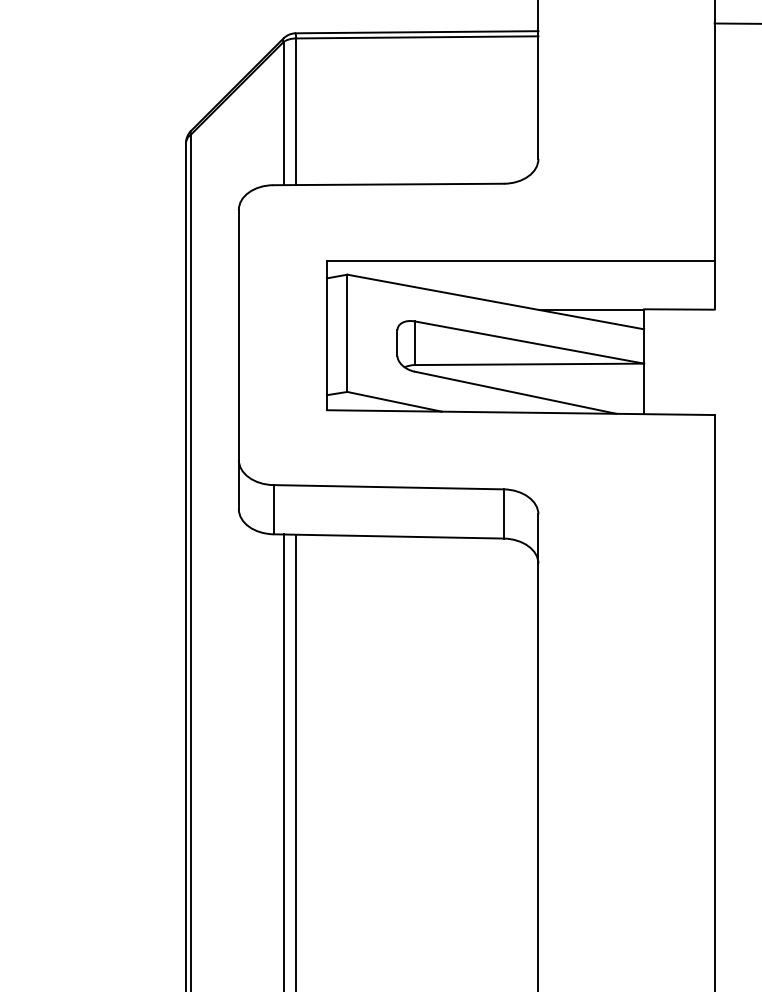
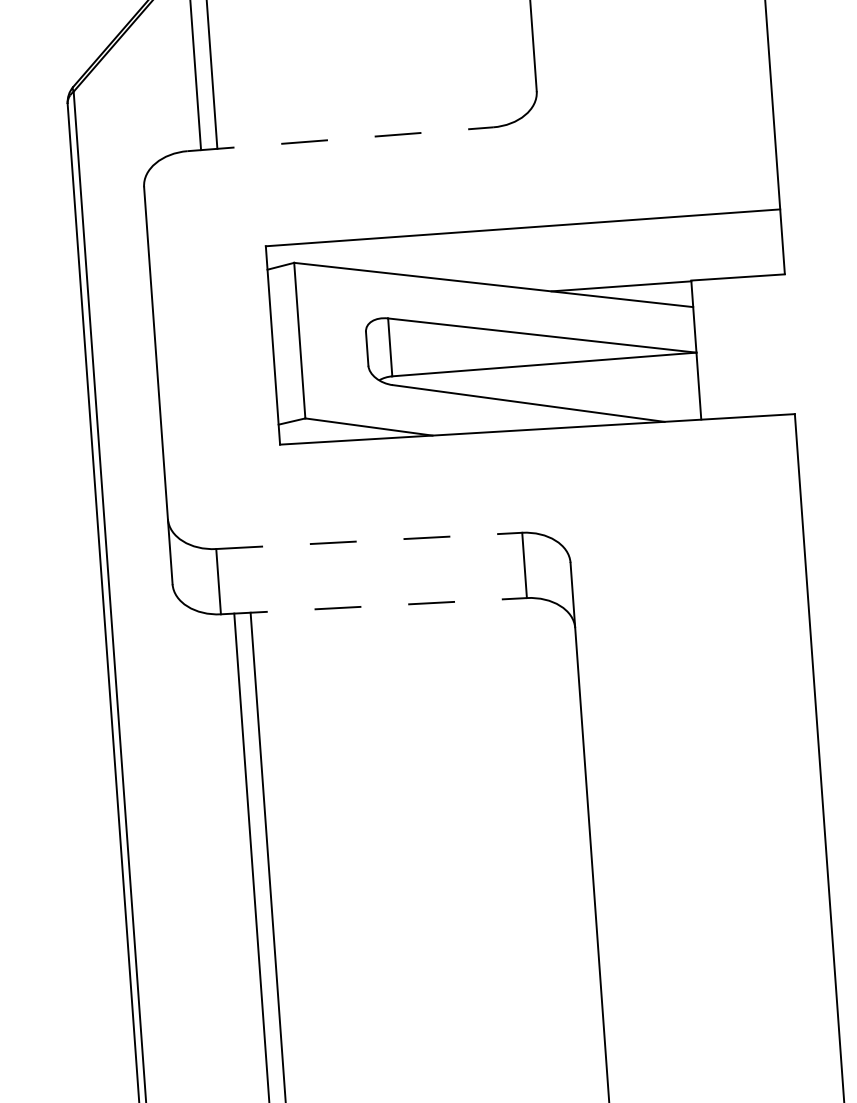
line: (389, 184) -> (341, 139), solid -> dashed
line: (389, 487) -> (370, 541), solid -> dashed
line: (389, 536) -> (375, 606), solid -> dashed

